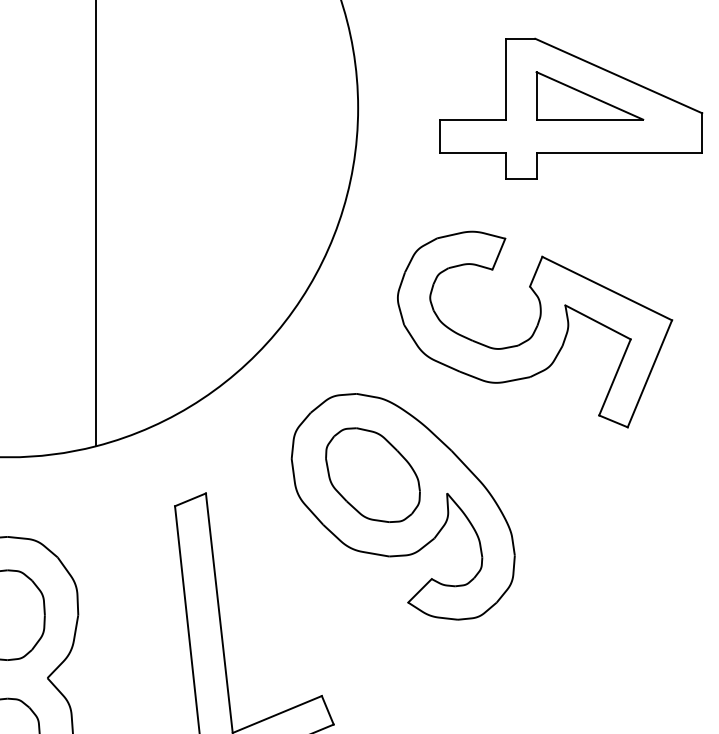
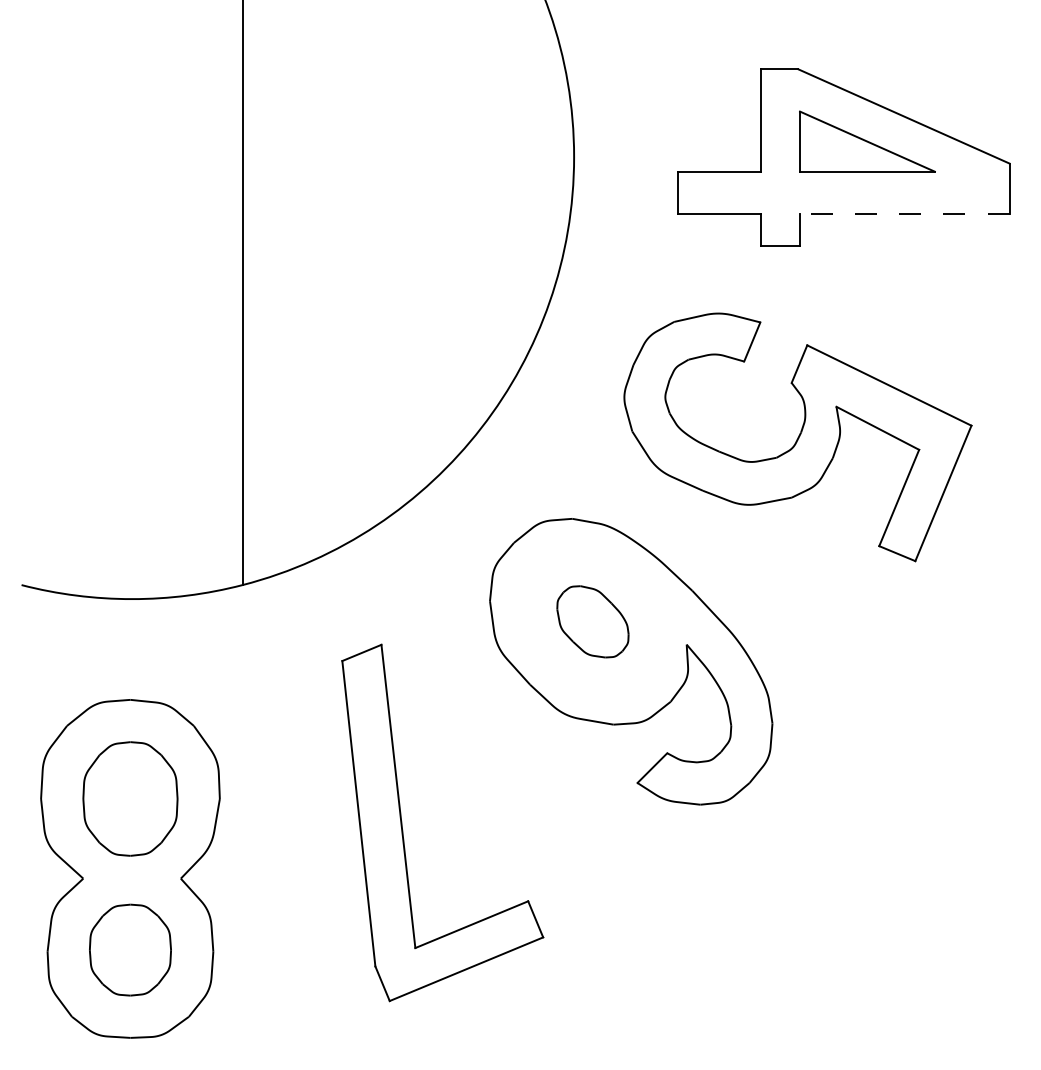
line: (619, 152) -> (904, 213), solid -> dashed
part: (372, 475) -> (592, 621), size x0.6

